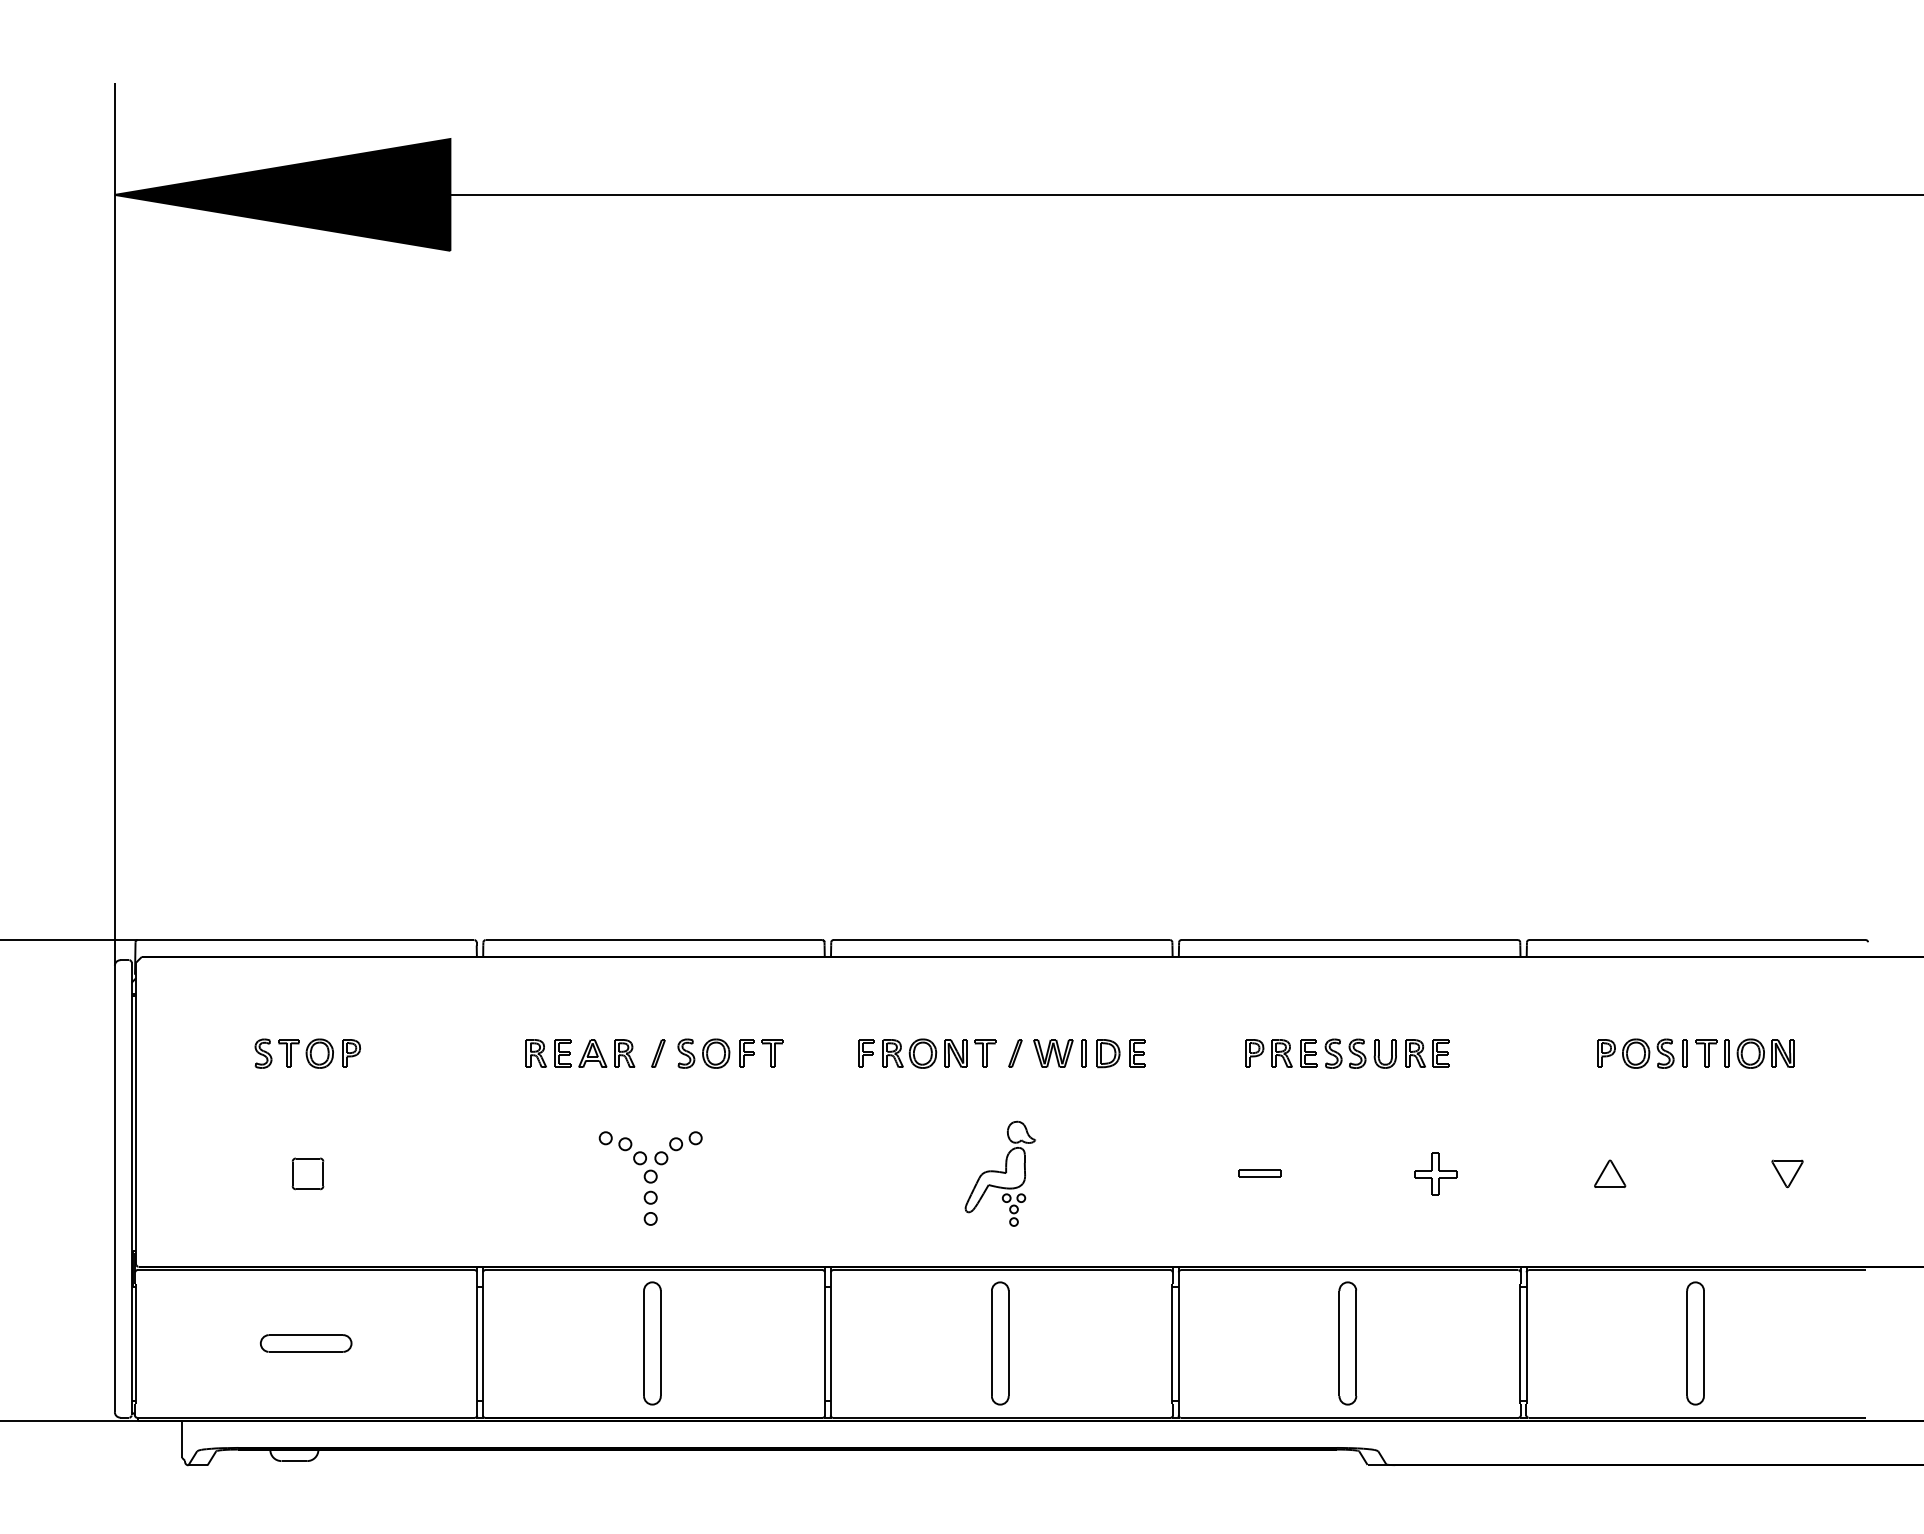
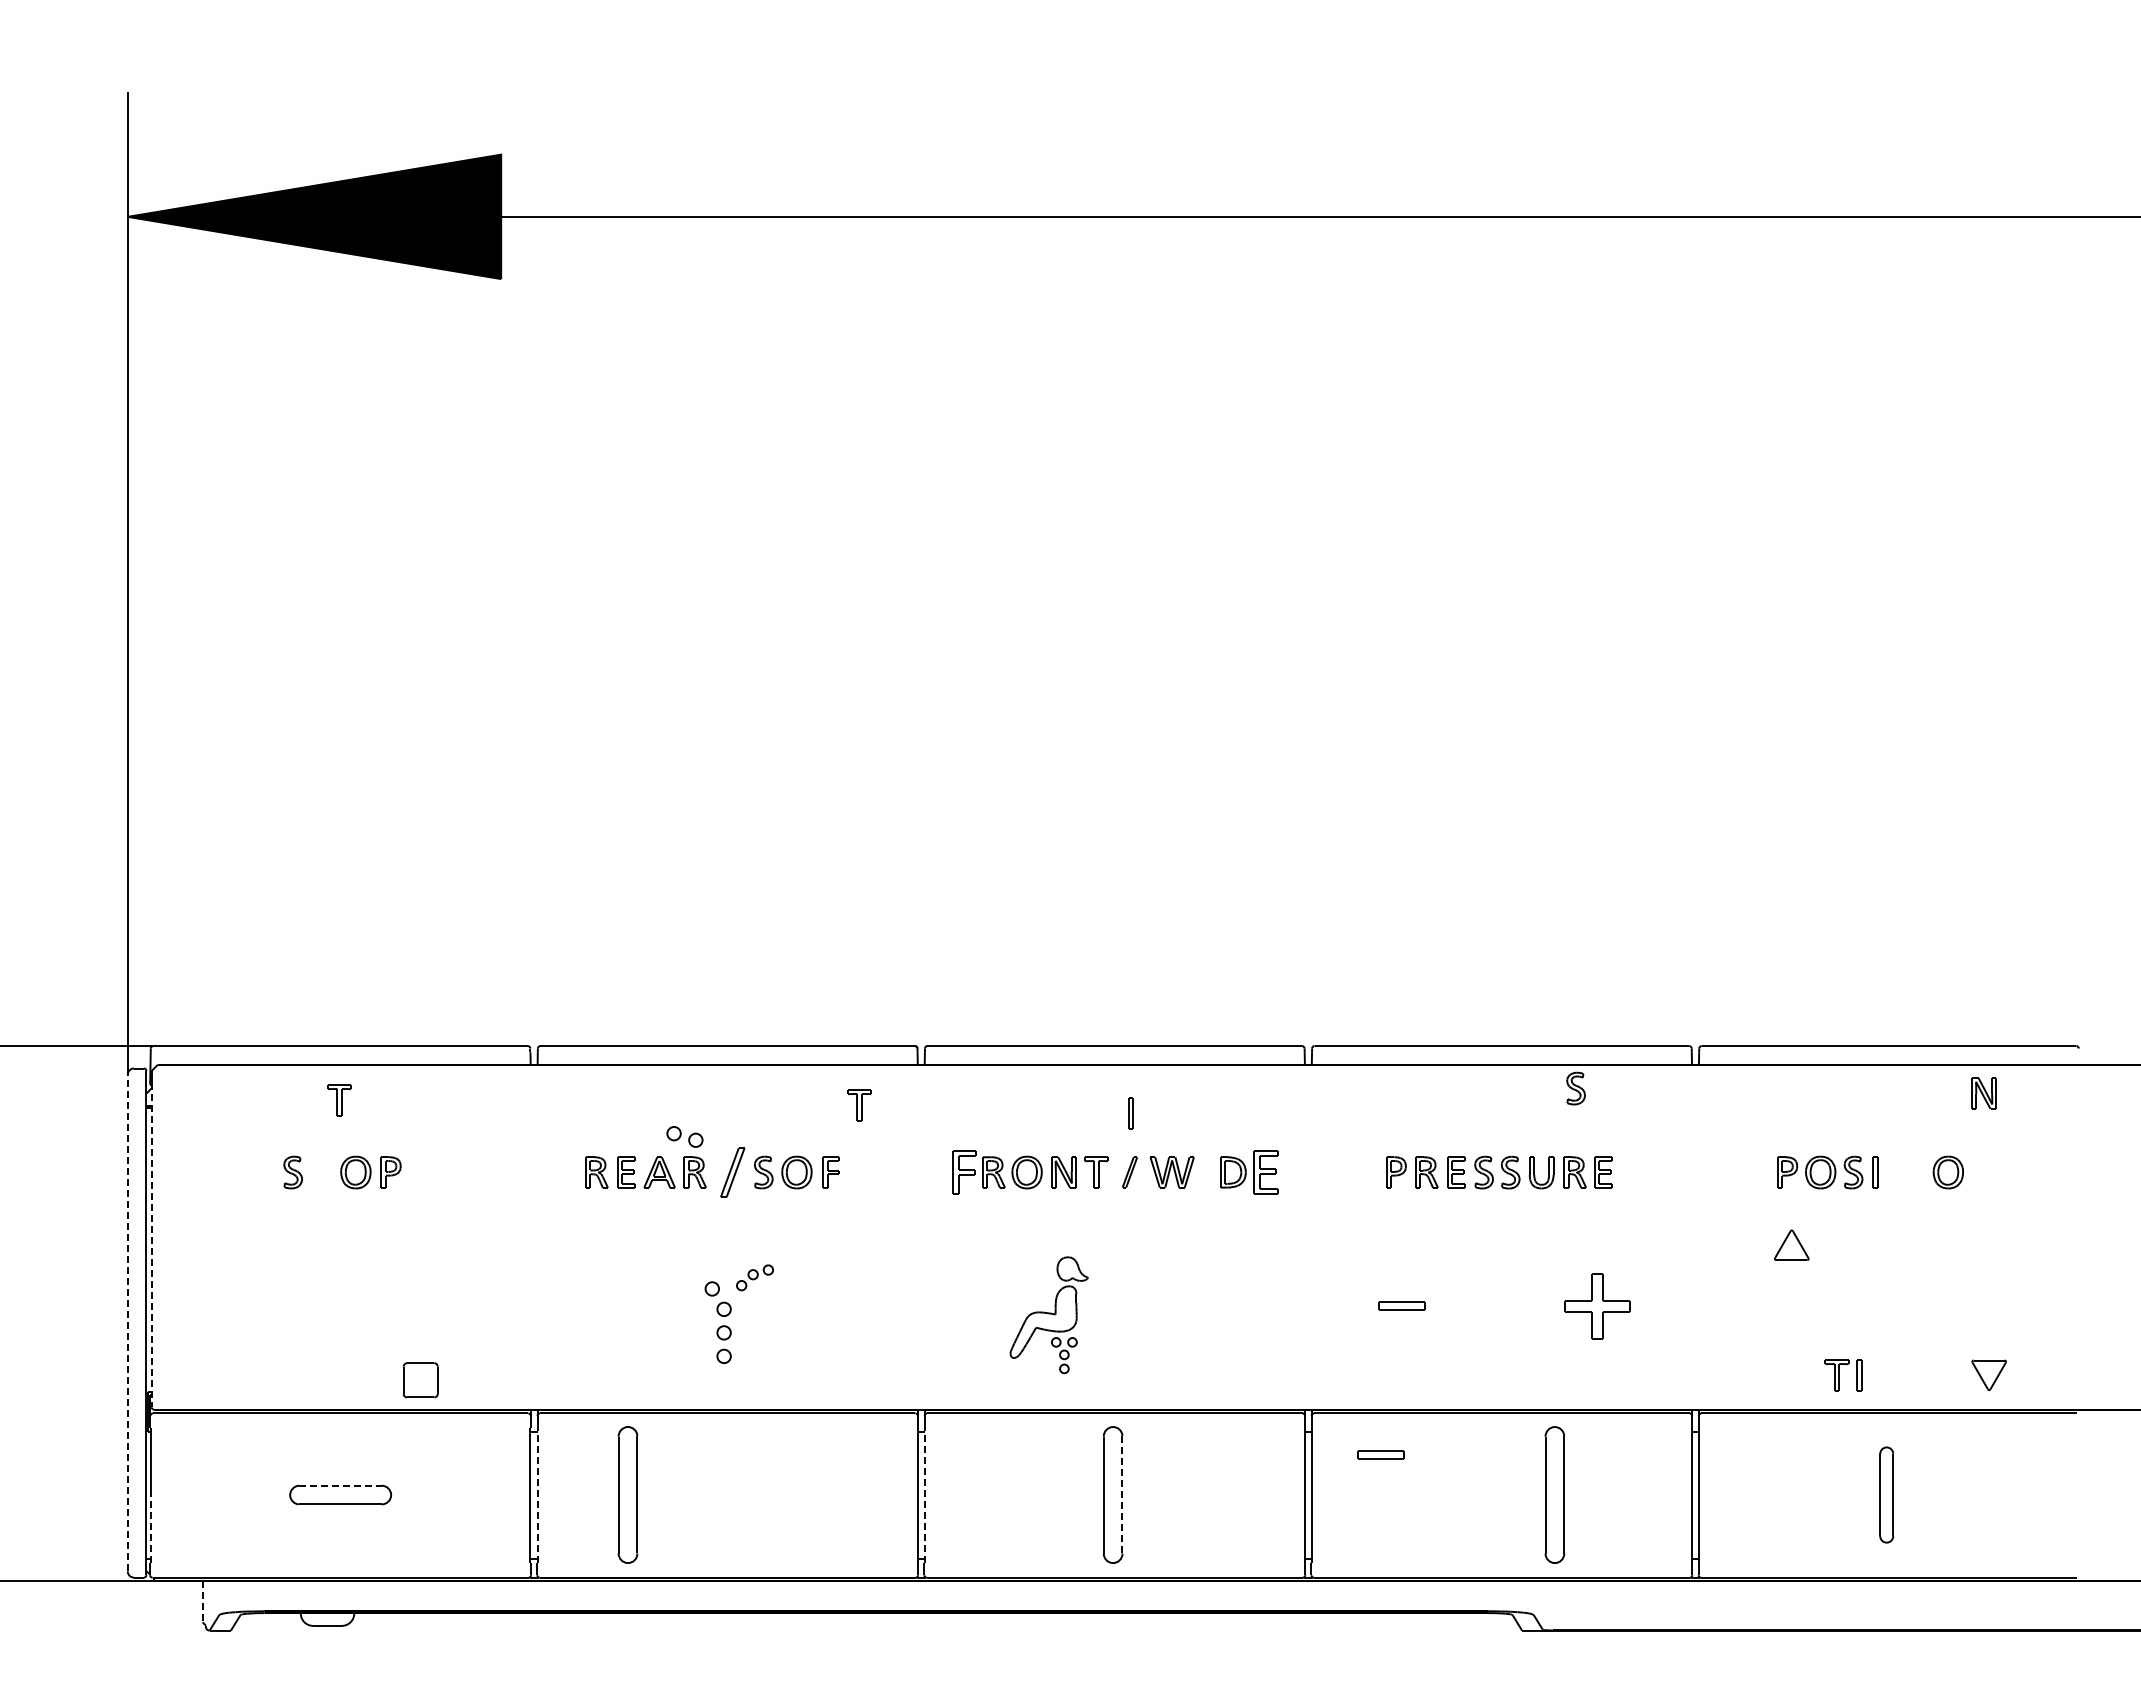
part: (1415, 978) -> (1575, 1088), added
part: (288, 1053) -> (339, 1100), moved
part: (658, 1053) -> (732, 1172), size x1.6
part: (772, 1053) -> (859, 1105), moved
part: (865, 1053) -> (963, 1172), size x1.4
part: (1083, 1053) -> (1130, 1113), moved
part: (1137, 1053) -> (1265, 1172), size x1.4
part: (1712, 1053) -> (1843, 1375), moved
part: (1782, 1053) -> (1983, 1093), moved
line: (136, 1119) -> (151, 1245), solid -> dashed
part: (615, 1140) -> (684, 1136), moved
part: (678, 1148) -> (754, 1277), size x0.7
part: (1609, 1173) -> (1791, 1244), moved
part: (1786, 1173) -> (1988, 1374), moved
part: (307, 1174) -> (420, 1380), moved
part: (999, 1174) -> (1048, 1315), moved
part: (1435, 1174) -> (1597, 1306), size x1.4
line: (114, 1188) -> (127, 1322), solid -> dashed
part: (1240, 1307) -> (1380, 1454), added
line: (306, 1334) -> (340, 1485), solid -> dashed
line: (483, 1343) -> (537, 1495), solid -> dashed
part: (651, 1343) -> (627, 1494), moved
line: (830, 1343) -> (924, 1495), solid -> dashed
line: (1008, 1343) -> (1122, 1494), solid -> dashed
part: (1347, 1343) -> (1554, 1494), moved
part: (1695, 1343) -> (1886, 1494), size x0.7
line: (135, 1374) -> (150, 1529), solid -> dashed
line: (182, 1440) -> (202, 1602), solid -> dashed

